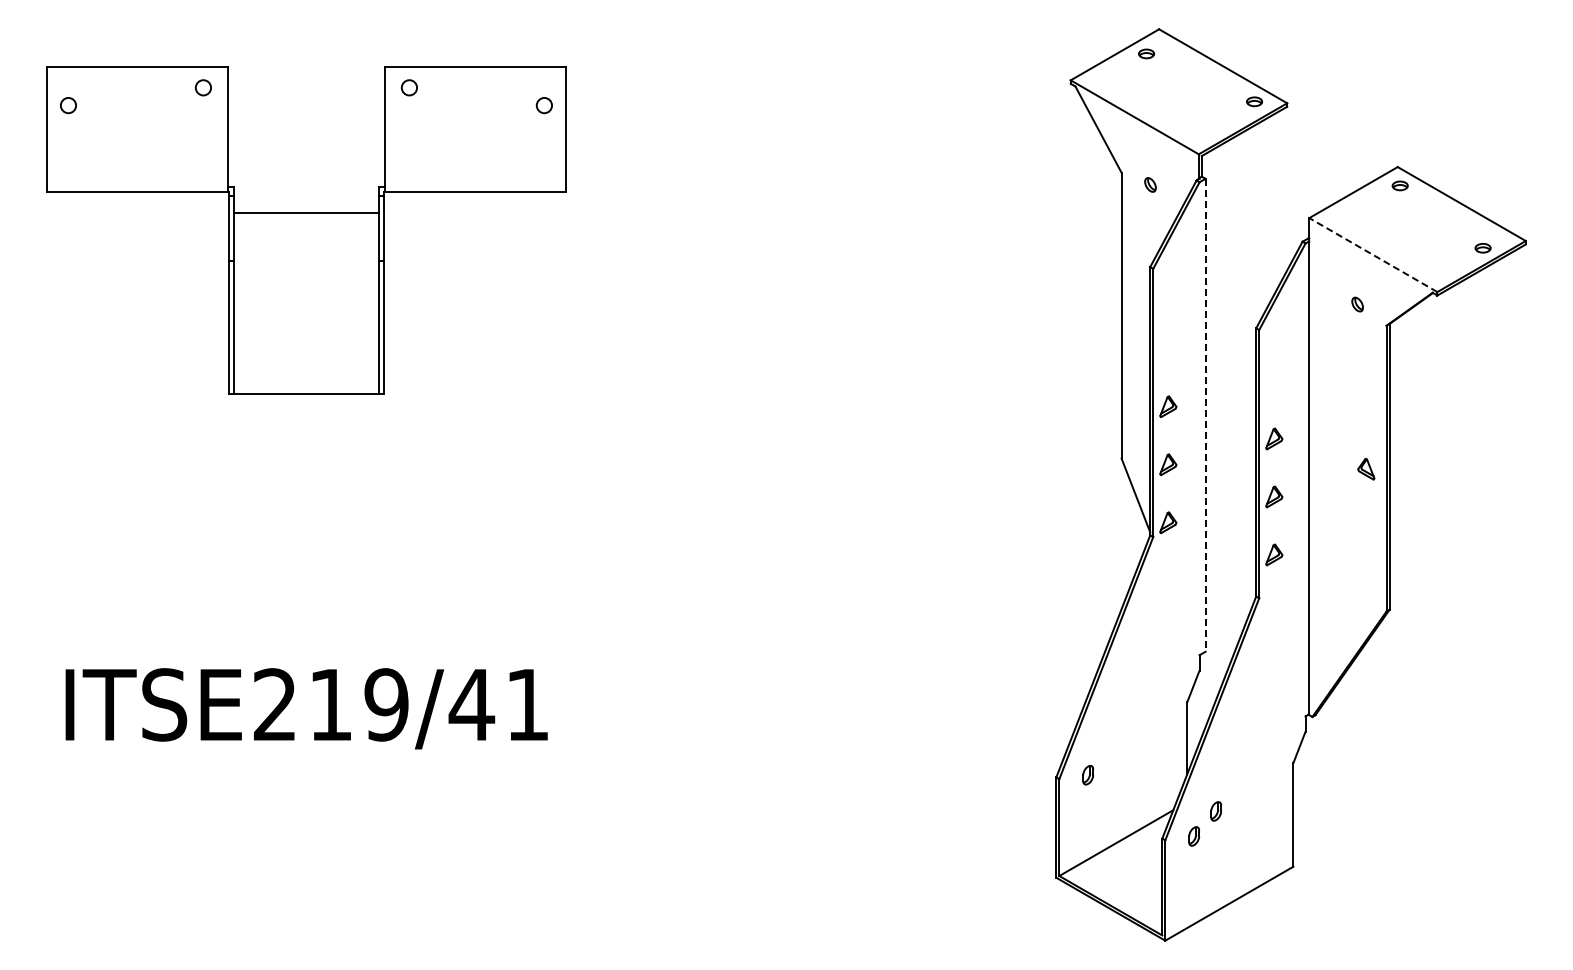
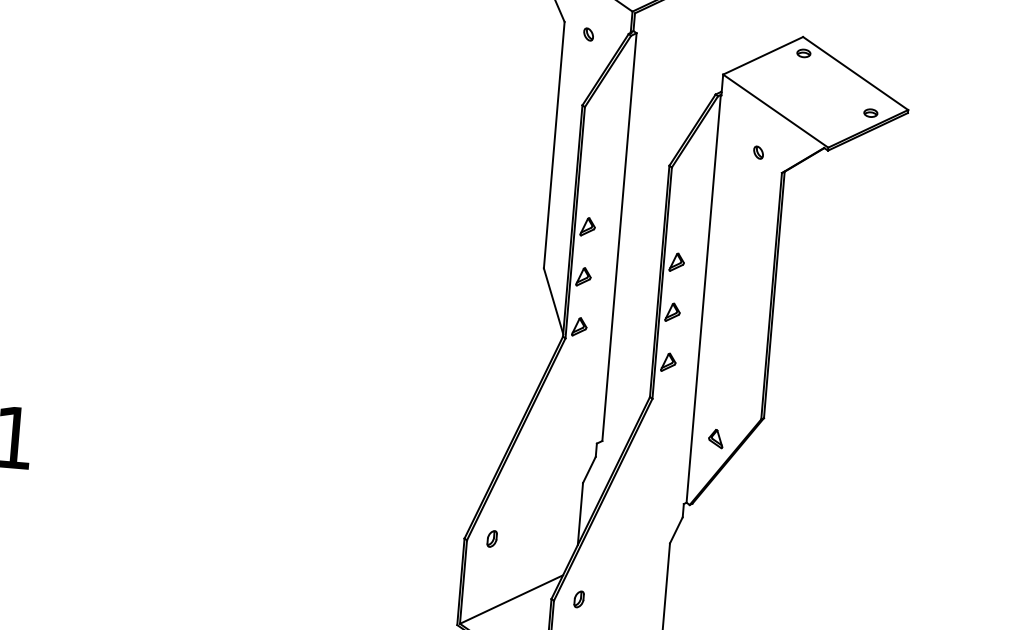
line: (1373, 255) -> (775, 111), dashed -> solid
line: (1205, 415) -> (619, 237), dashed -> solid
part: (1366, 469) -> (716, 439), moved
part: (1215, 811) -> (599, 579), removed

